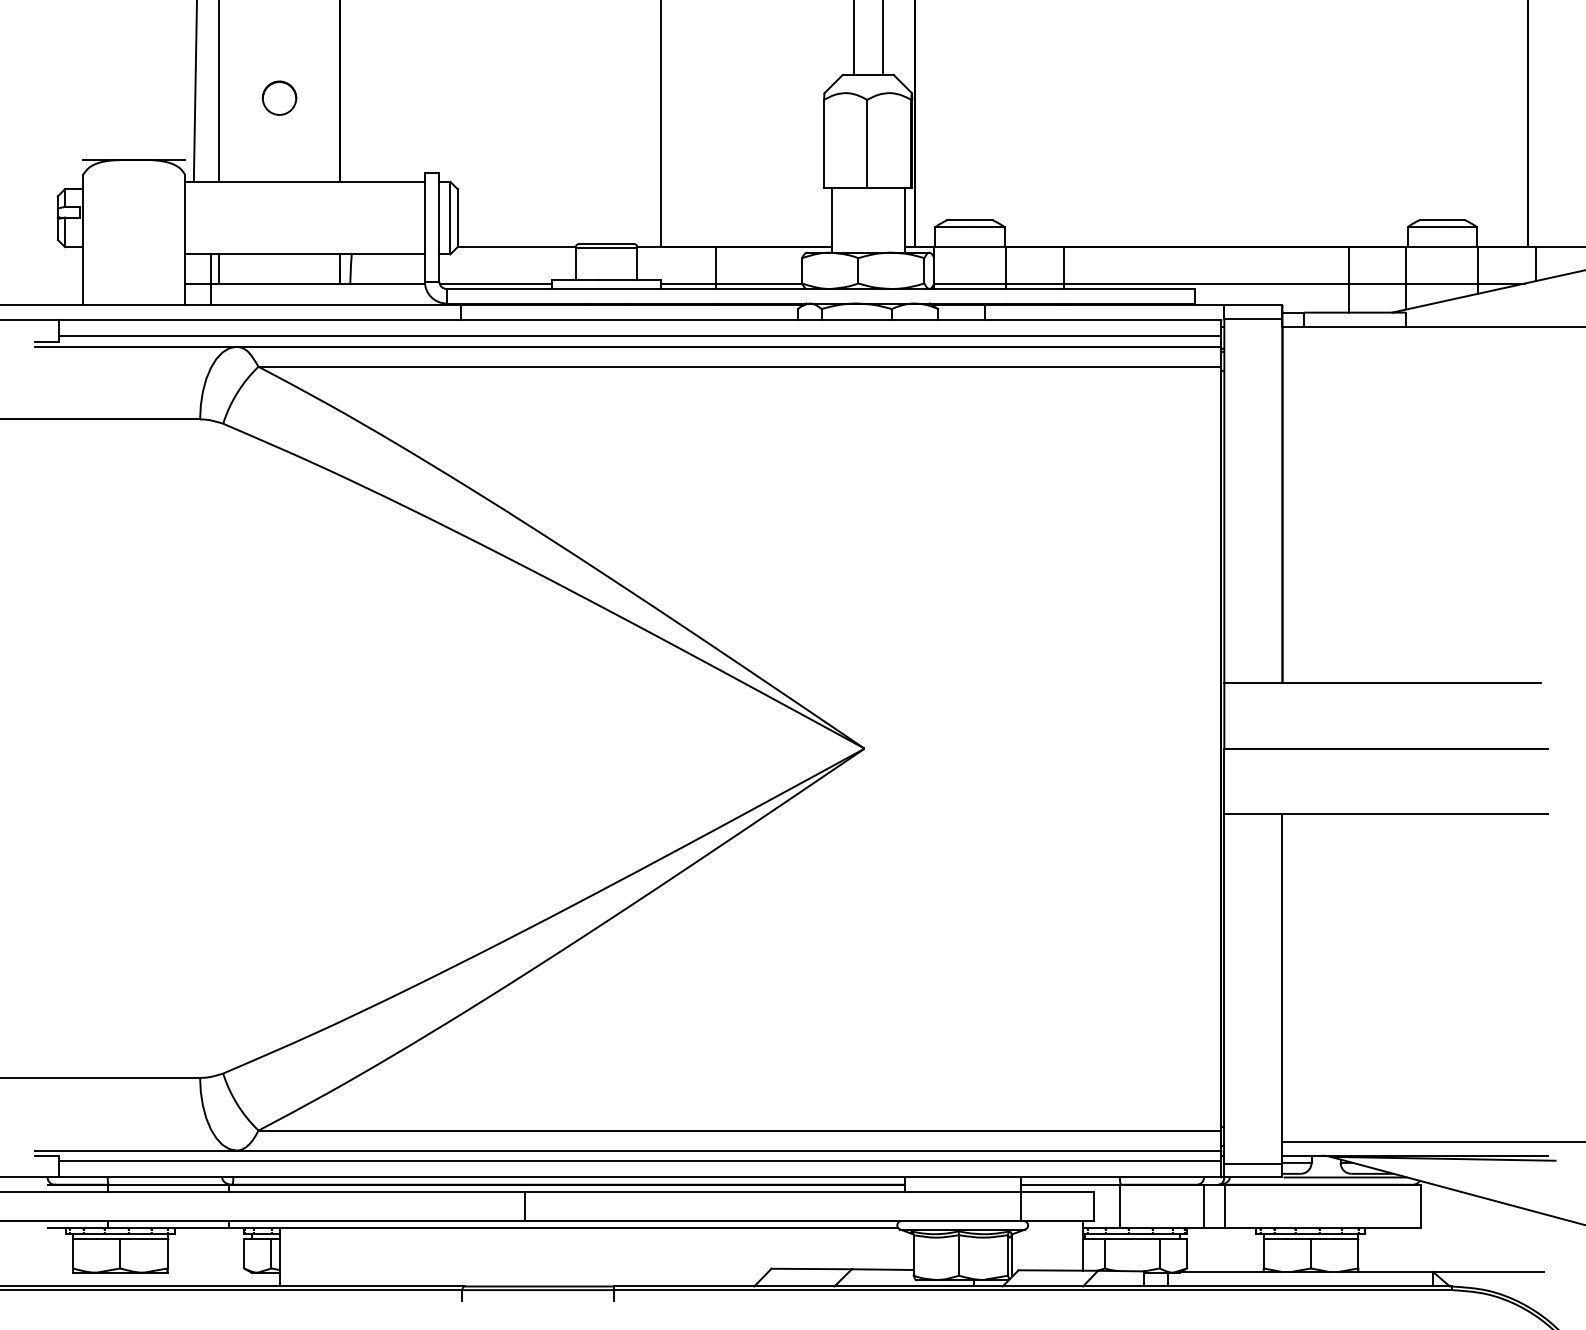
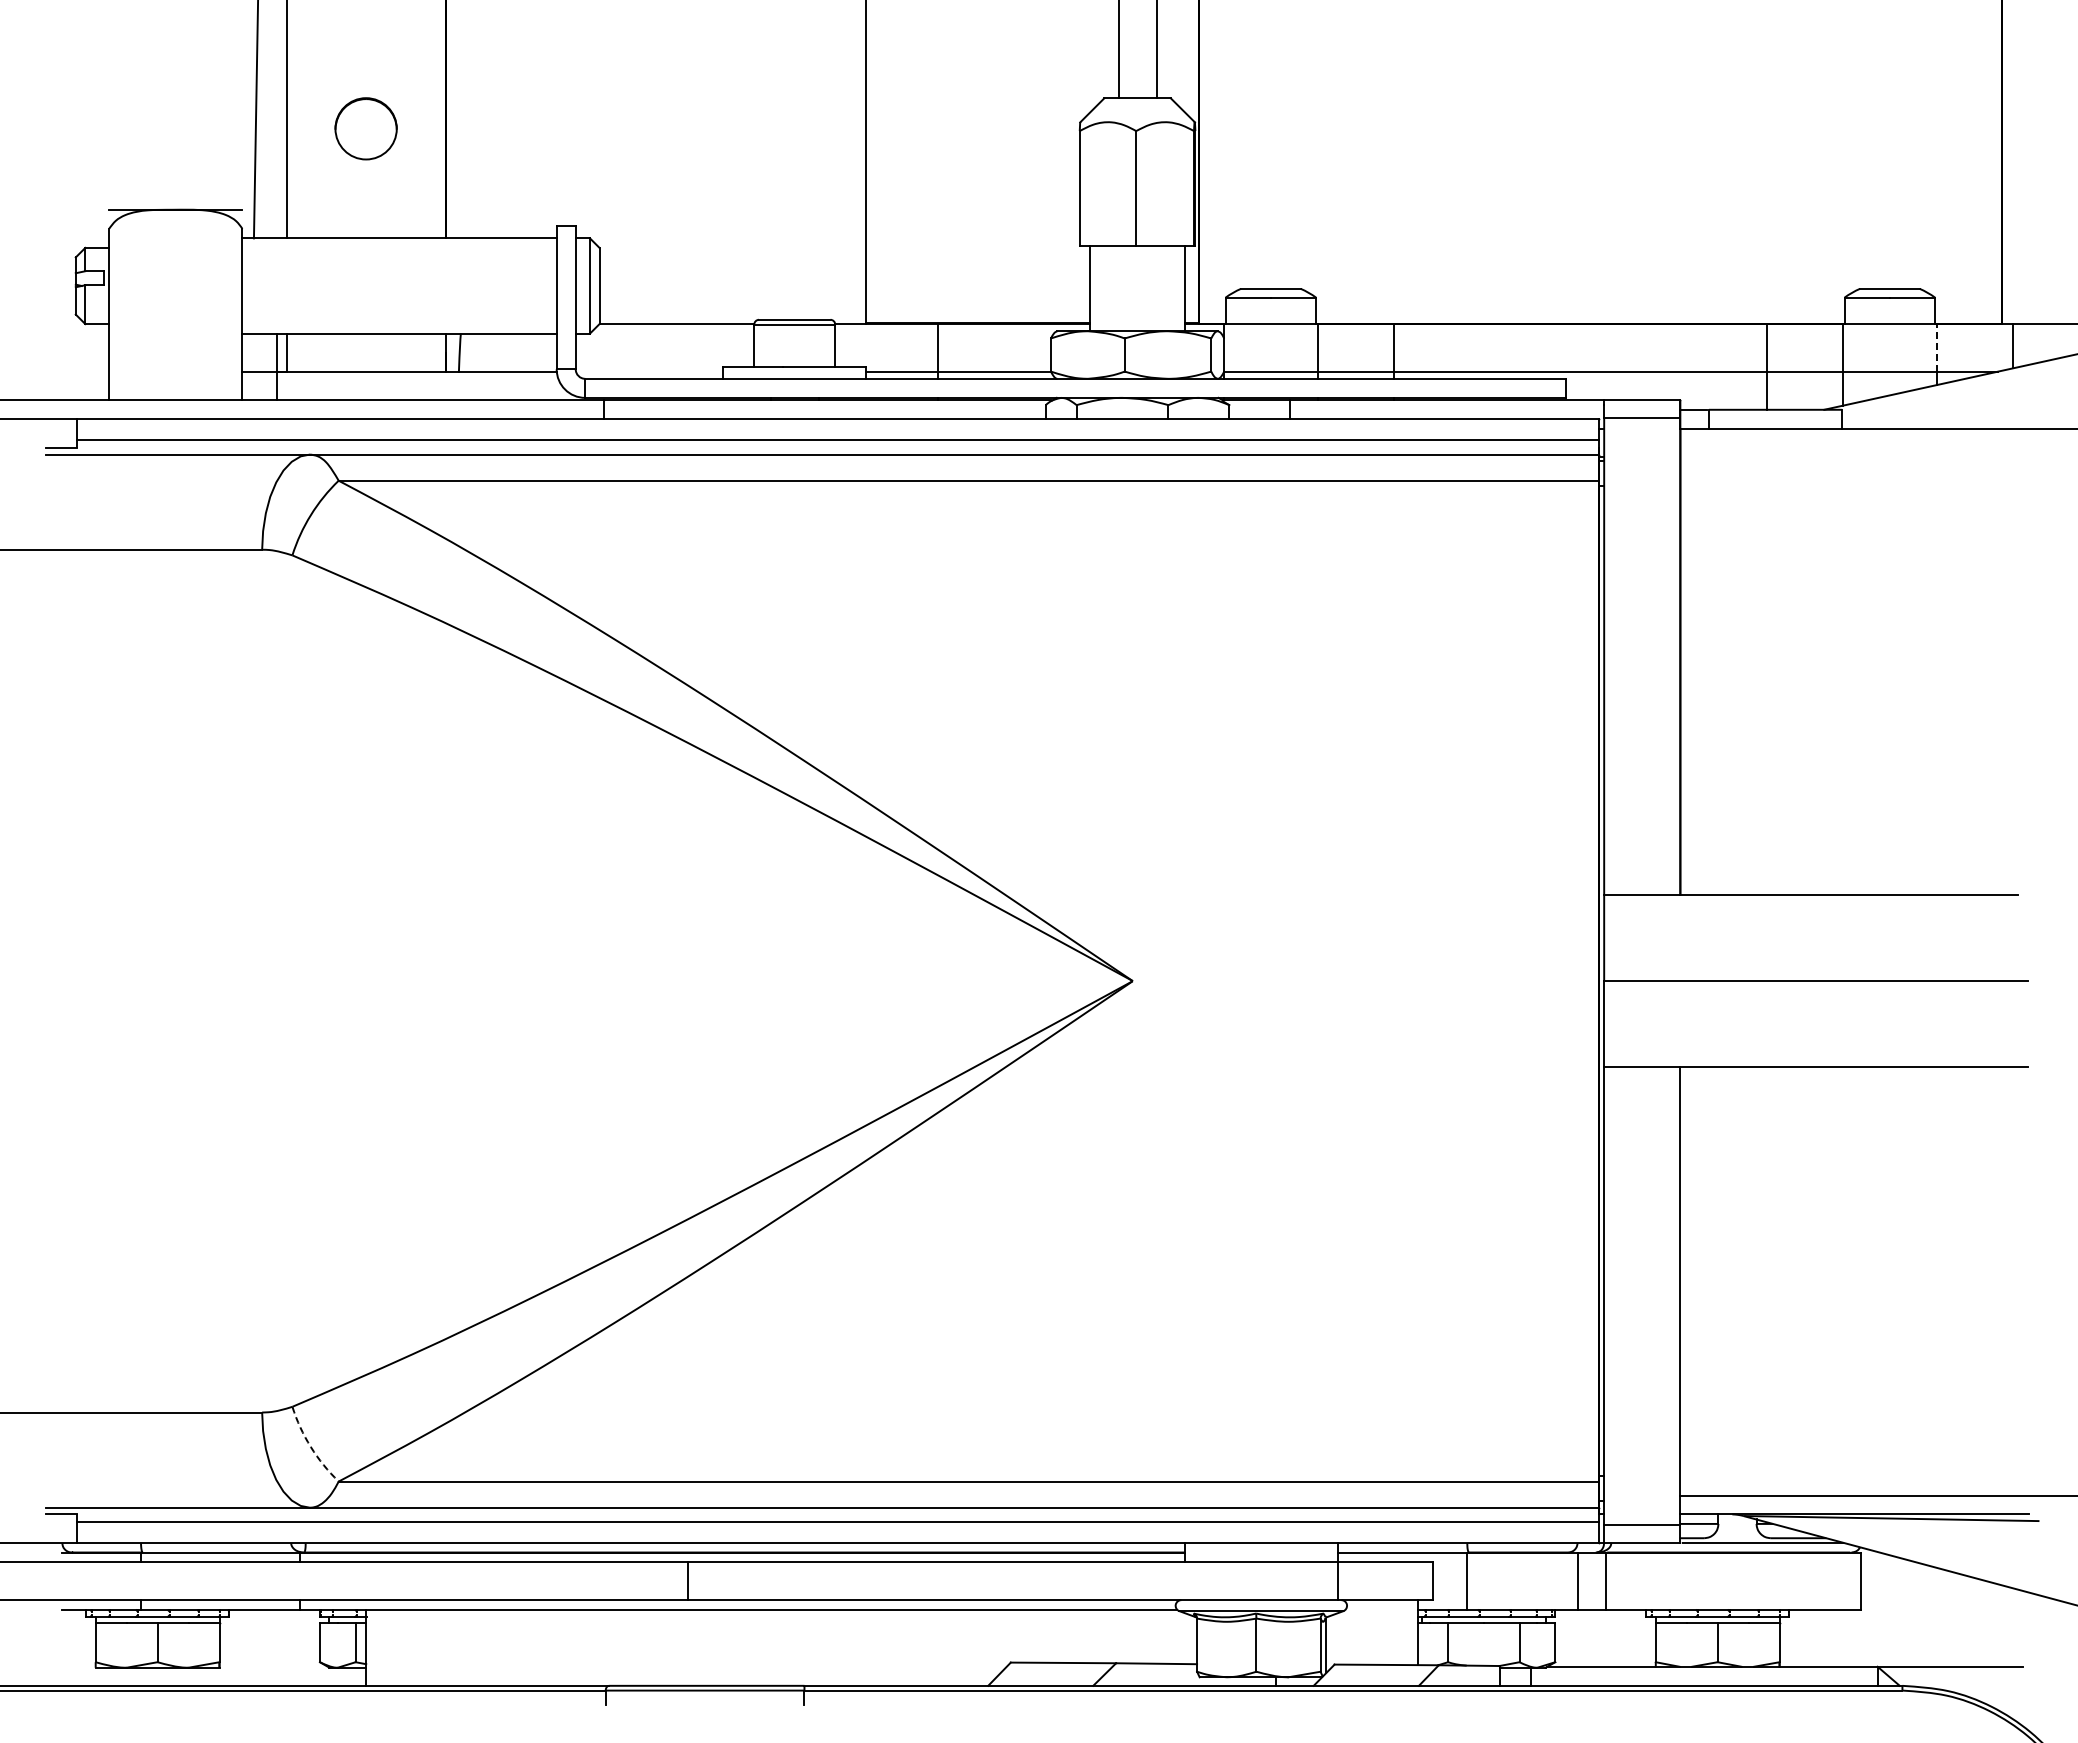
part: (279, 97) -> (366, 128), size x1.4
line: (1478, 265) -> (1937, 347), solid -> dashed
line: (495, 283) -> (649, 371), removed
arc: (237, 1104) -> (310, 1447), solid -> dashed

